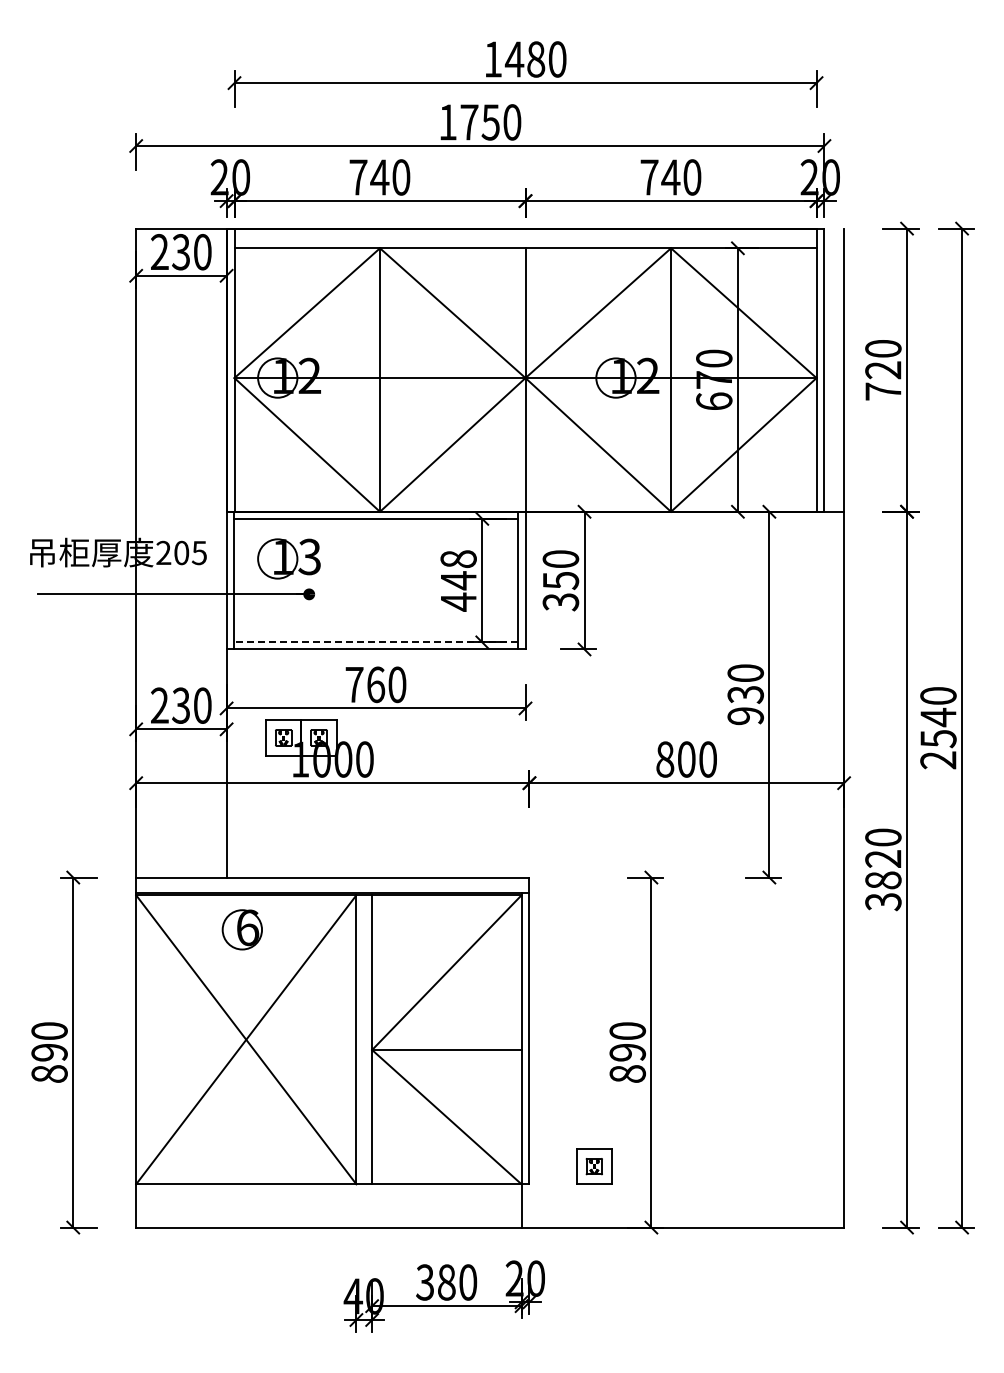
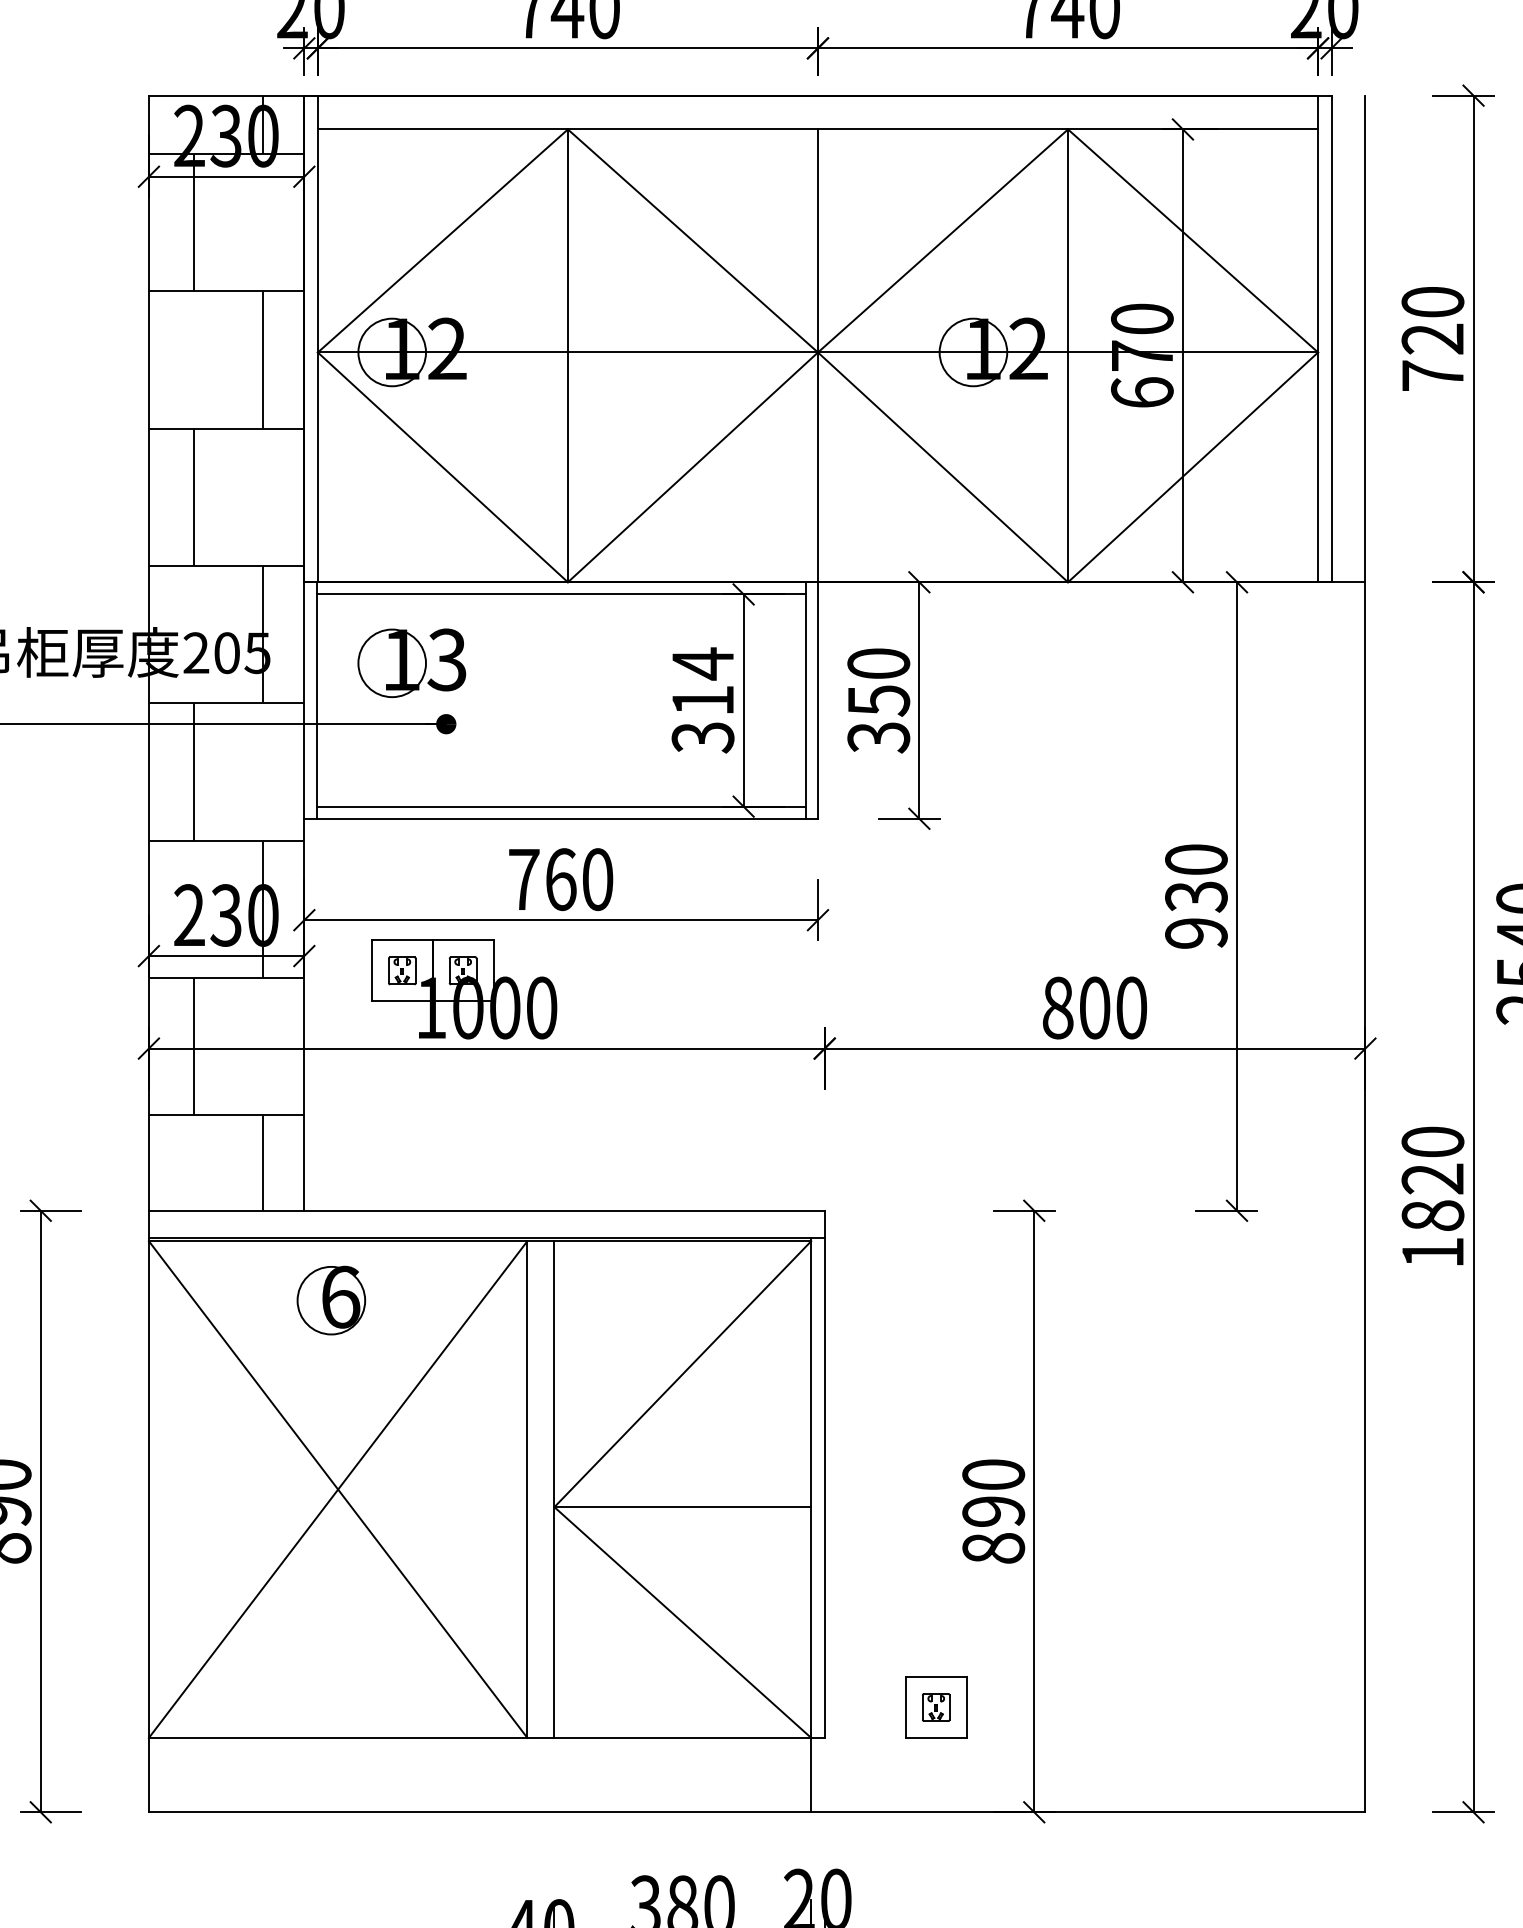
hatch: (181, 552) -> (226, 652), added
text: (458, 580) -> (702, 700), 448 -> 314
line: (375, 642) -> (560, 806), dashed -> solid
text: (883, 902) -> (1433, 1253), 3820 -> 1820

